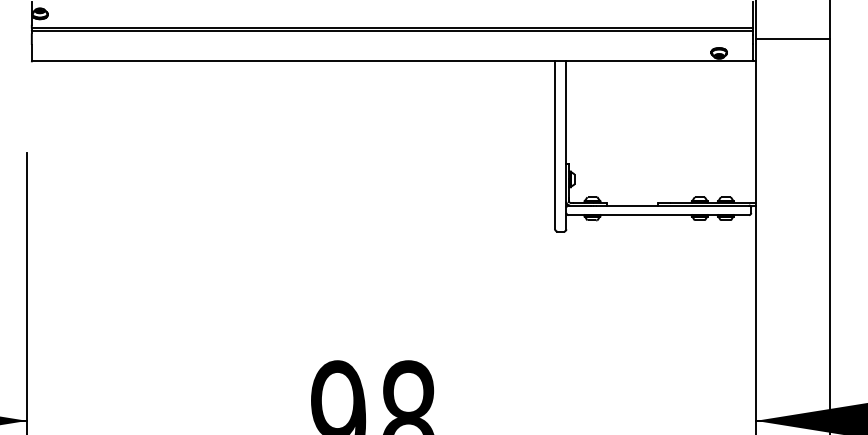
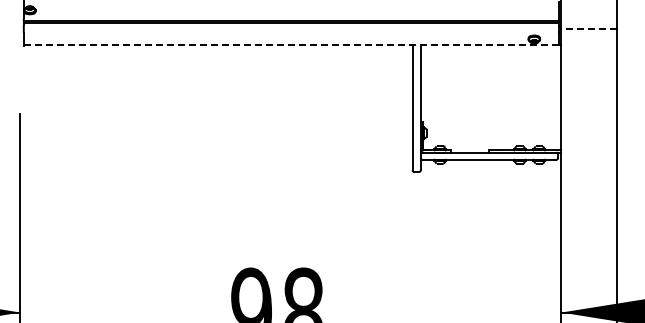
line: (793, 39) -> (589, 29), solid -> dashed
line: (392, 61) -> (291, 45), solid -> dashed

